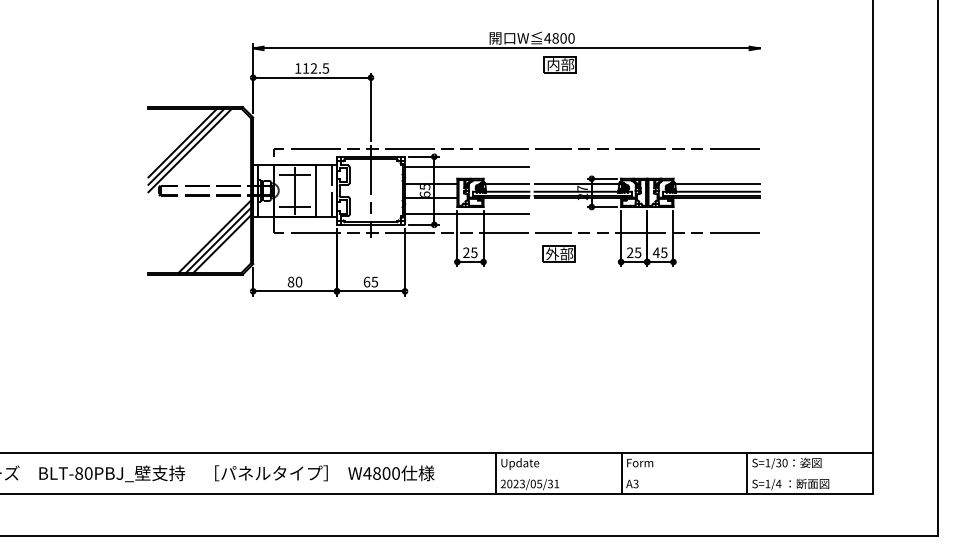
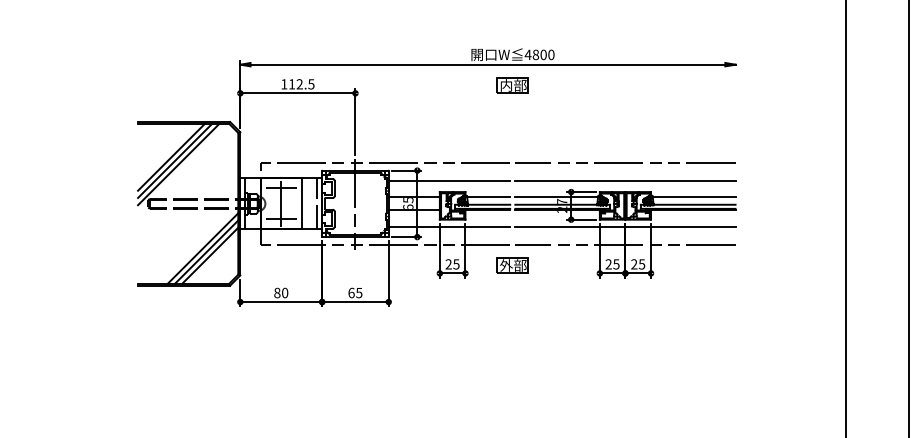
part: (559, 64) -> (512, 85), moved
line: (646, 167) -> (624, 181), added
line: (646, 214) -> (624, 226), added
text: (655, 252) -> (633, 264), 45 -> 25
part: (558, 253) -> (512, 265), moved

